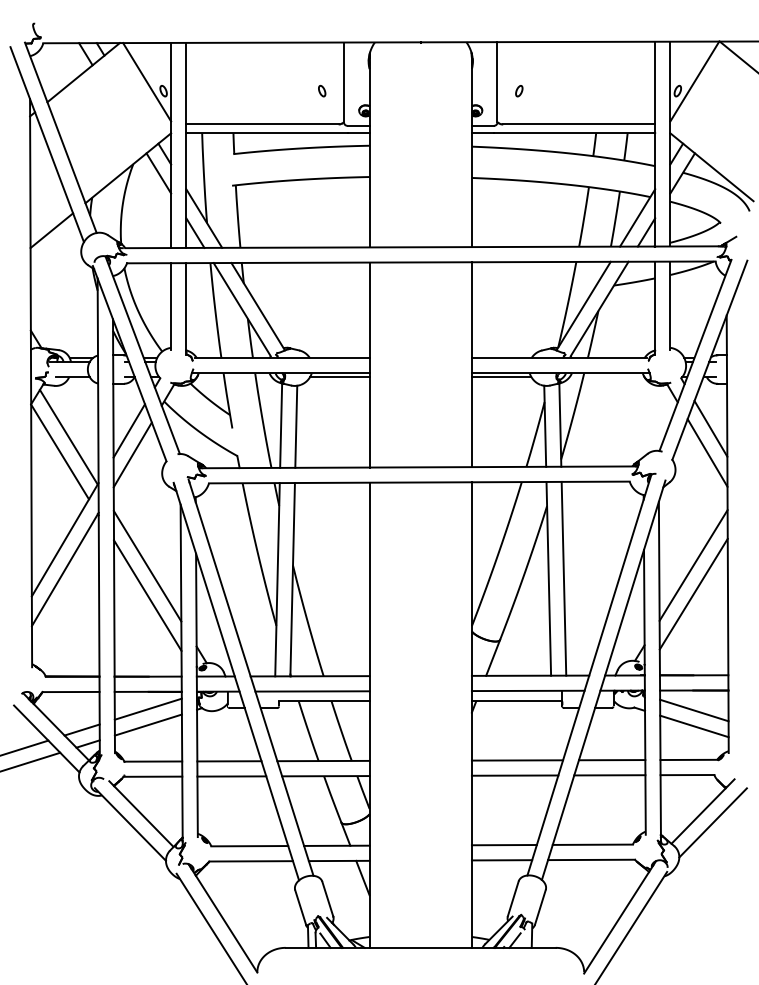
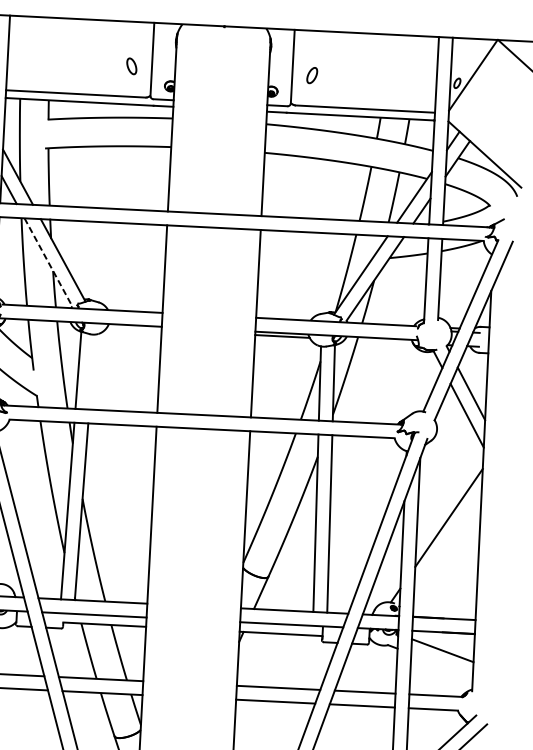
part: (322, 90) -> (132, 65), size x1.6
part: (519, 91) -> (312, 76), size x1.6
line: (242, 309) -> (48, 262), solid -> dashed
line: (339, 377) -> (134, 329), removed
line: (296, 426) -> (92, 371), removed
line: (693, 593) -> (447, 543), removed
line: (694, 726) -> (442, 665), removed

